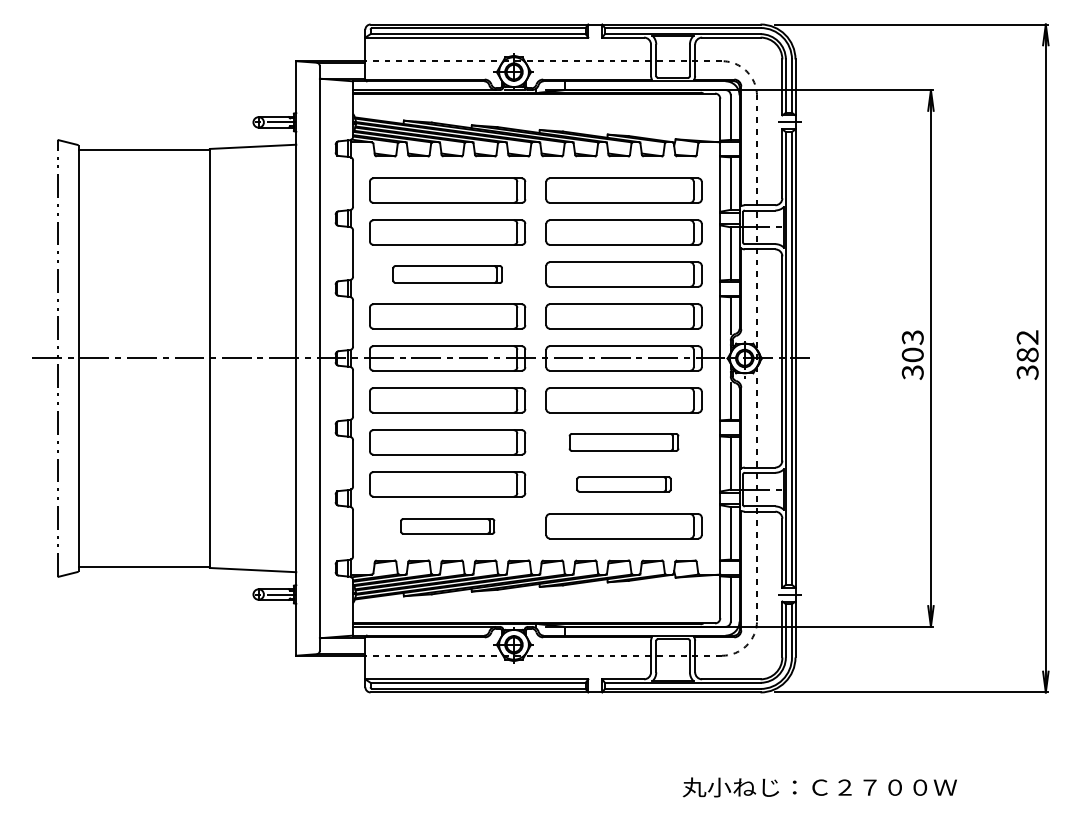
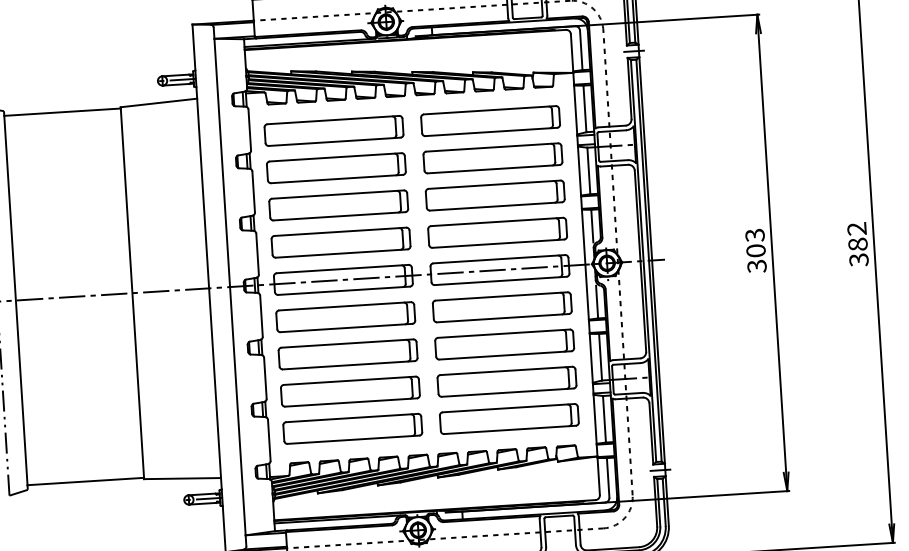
part: (447, 274) -> (338, 205), size x1.43
part: (623, 442) -> (504, 344), size x1.43
part: (623, 484) -> (506, 381), size x1.67
part: (447, 526) -> (352, 429), size x1.67

